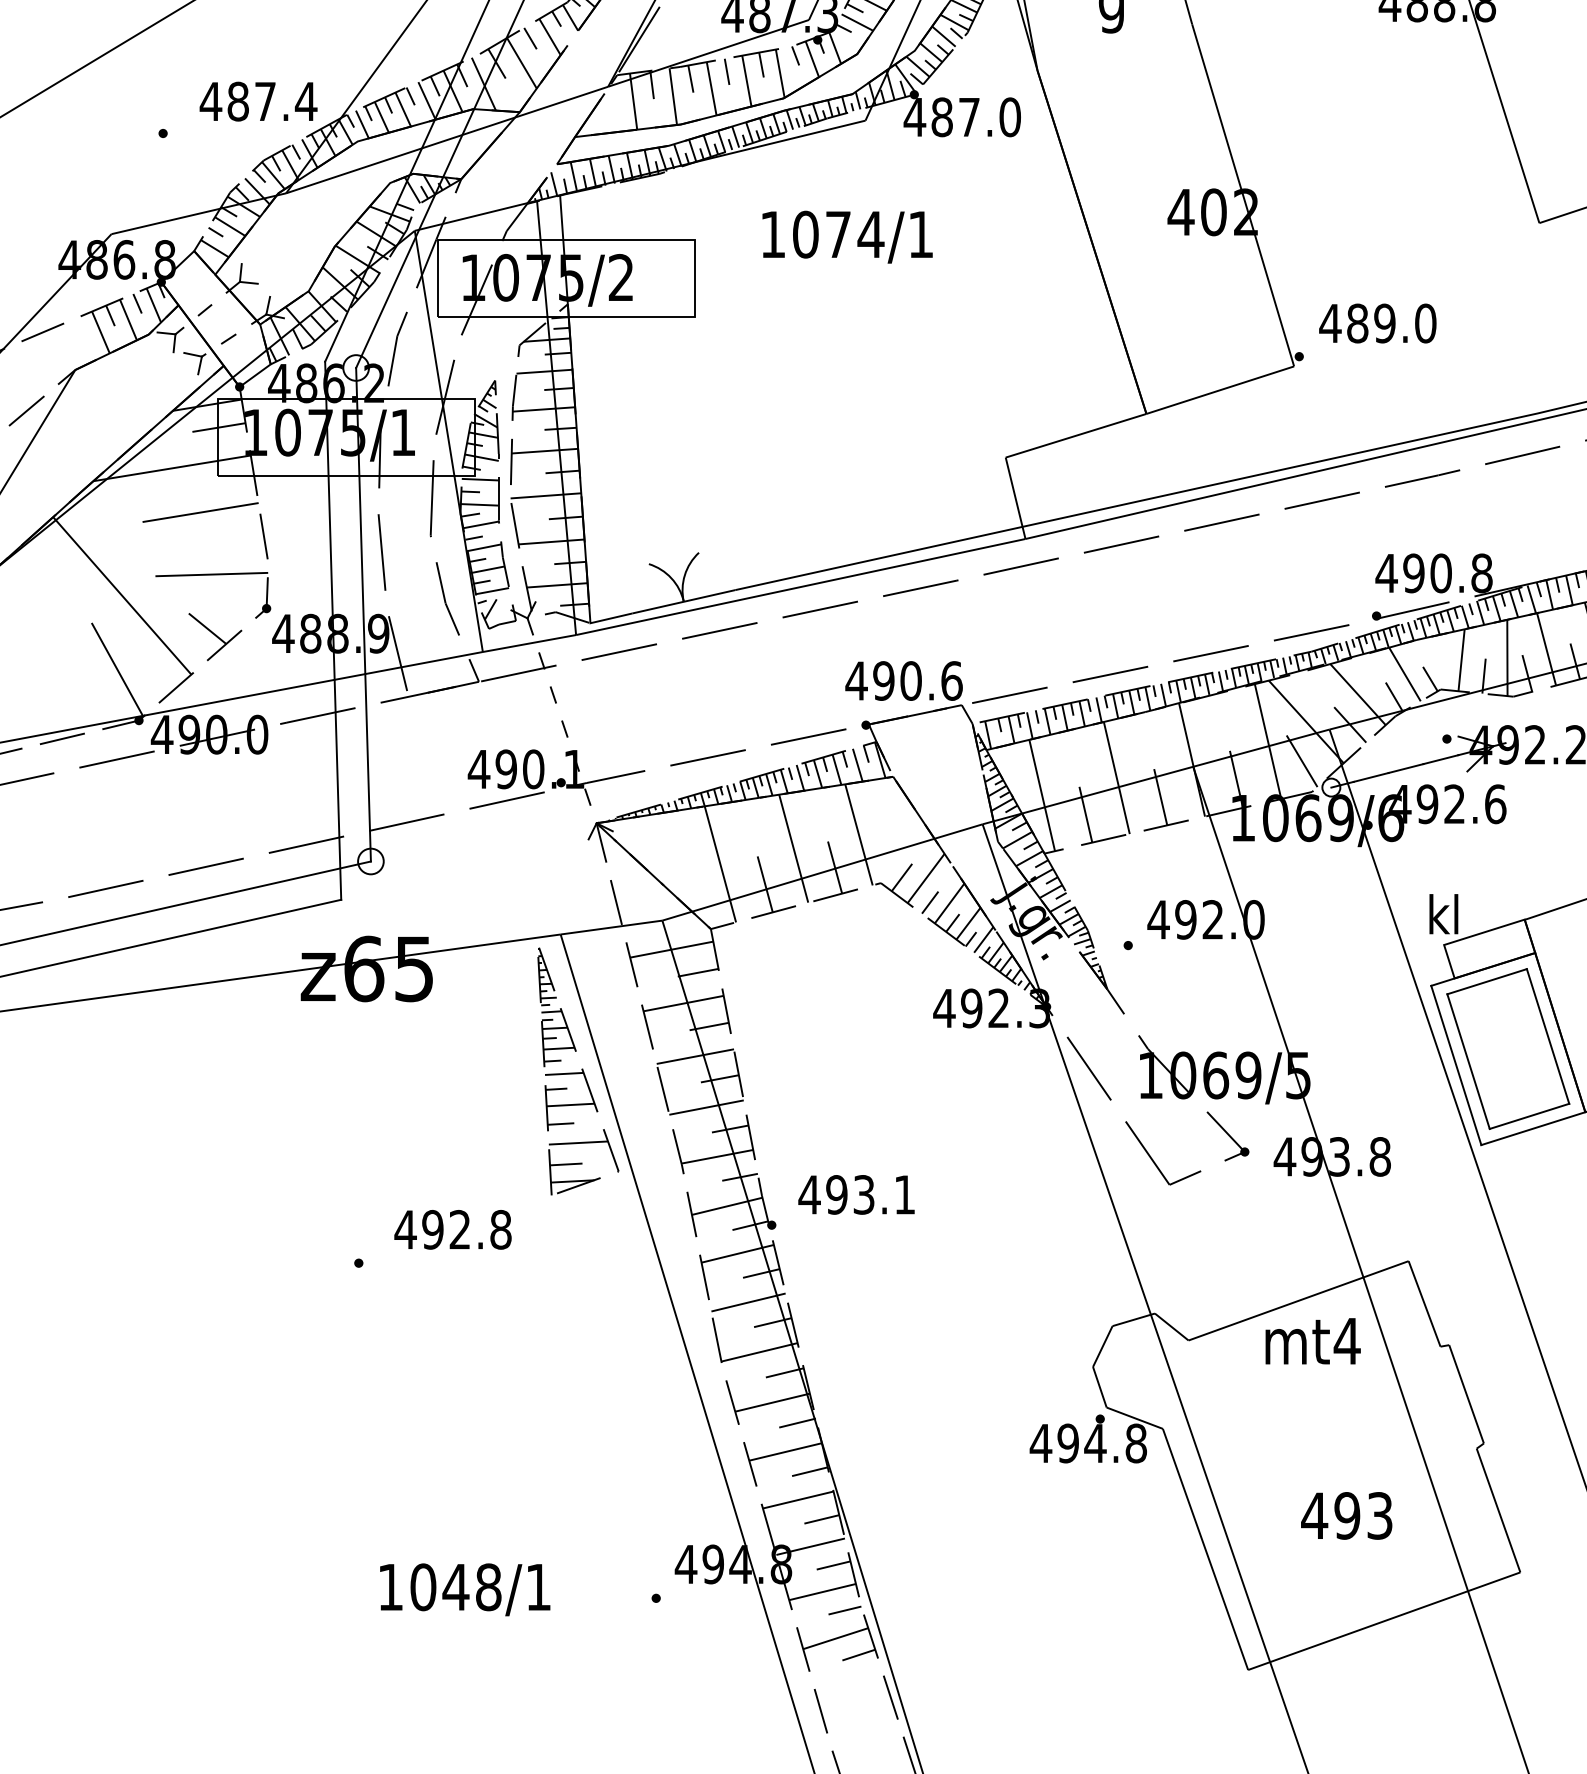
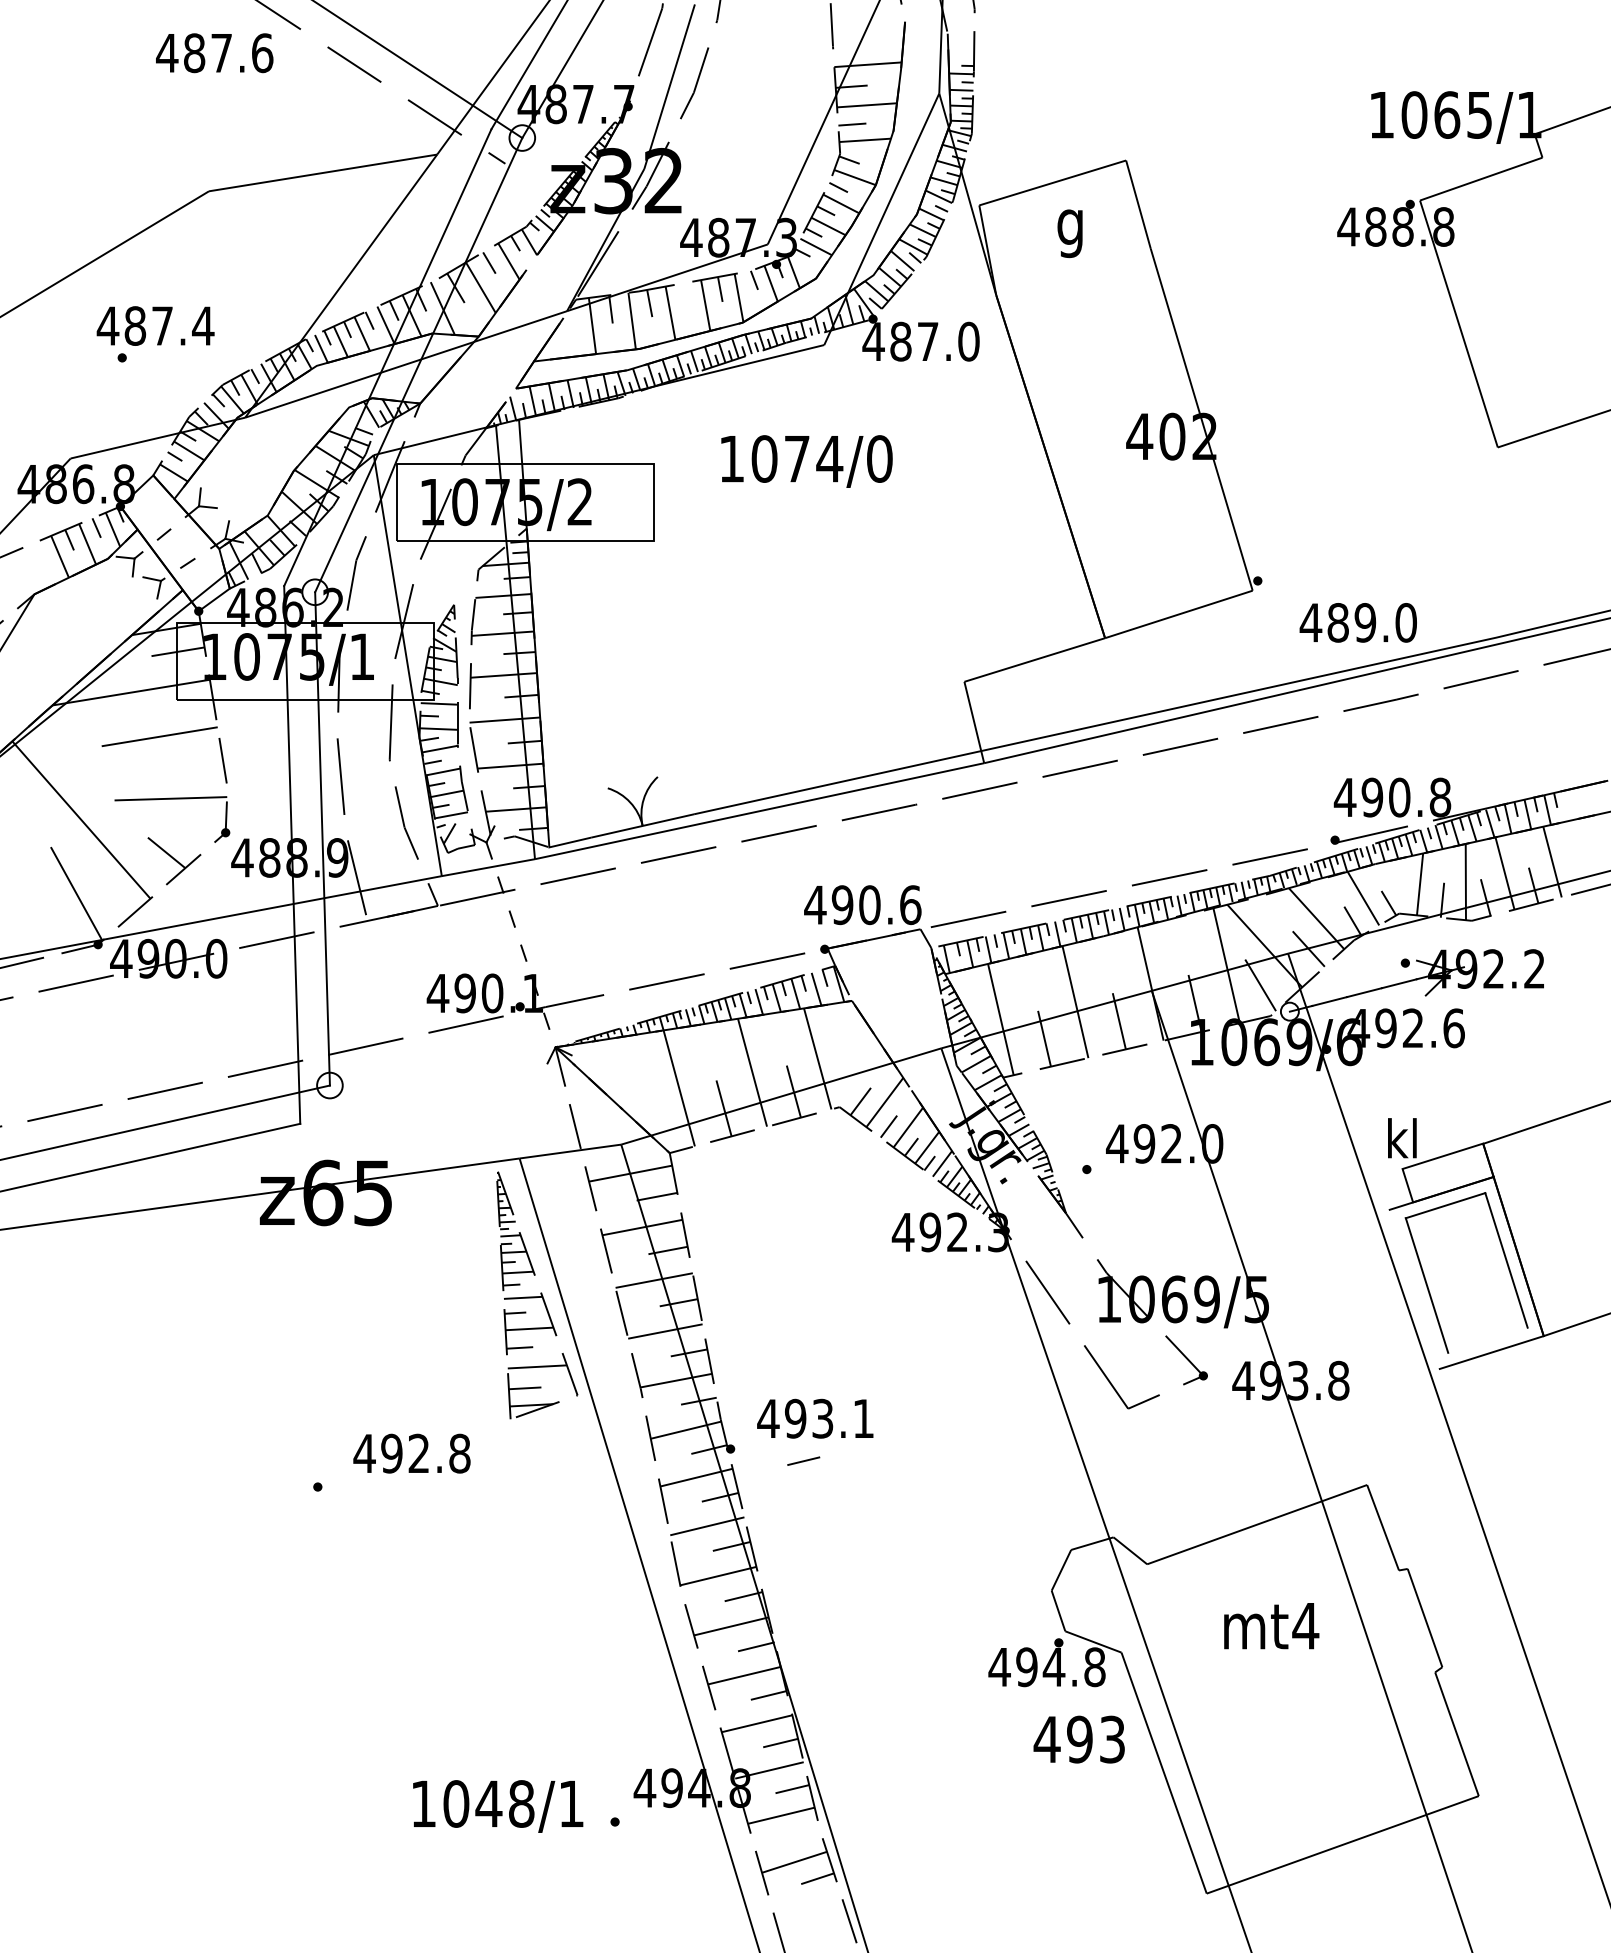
line: (726, 72) -> (685, 296), removed
text: (258, 101) -> (155, 325), moved
text: (920, 234) -> (879, 458), 1074/1 -> 1074/0
text: (1376, 323) -> (1357, 622), moved
line: (1456, 1064) -> (1414, 1288), removed
line: (1529, 1115) -> (1487, 1339), removed
text: (1312, 1341) -> (1271, 1626), moved
text: (1345, 1515) -> (1078, 1739), moved
text: (465, 1589) -> (498, 1806), moved
line: (844, 1609) -> (803, 1460), moved

